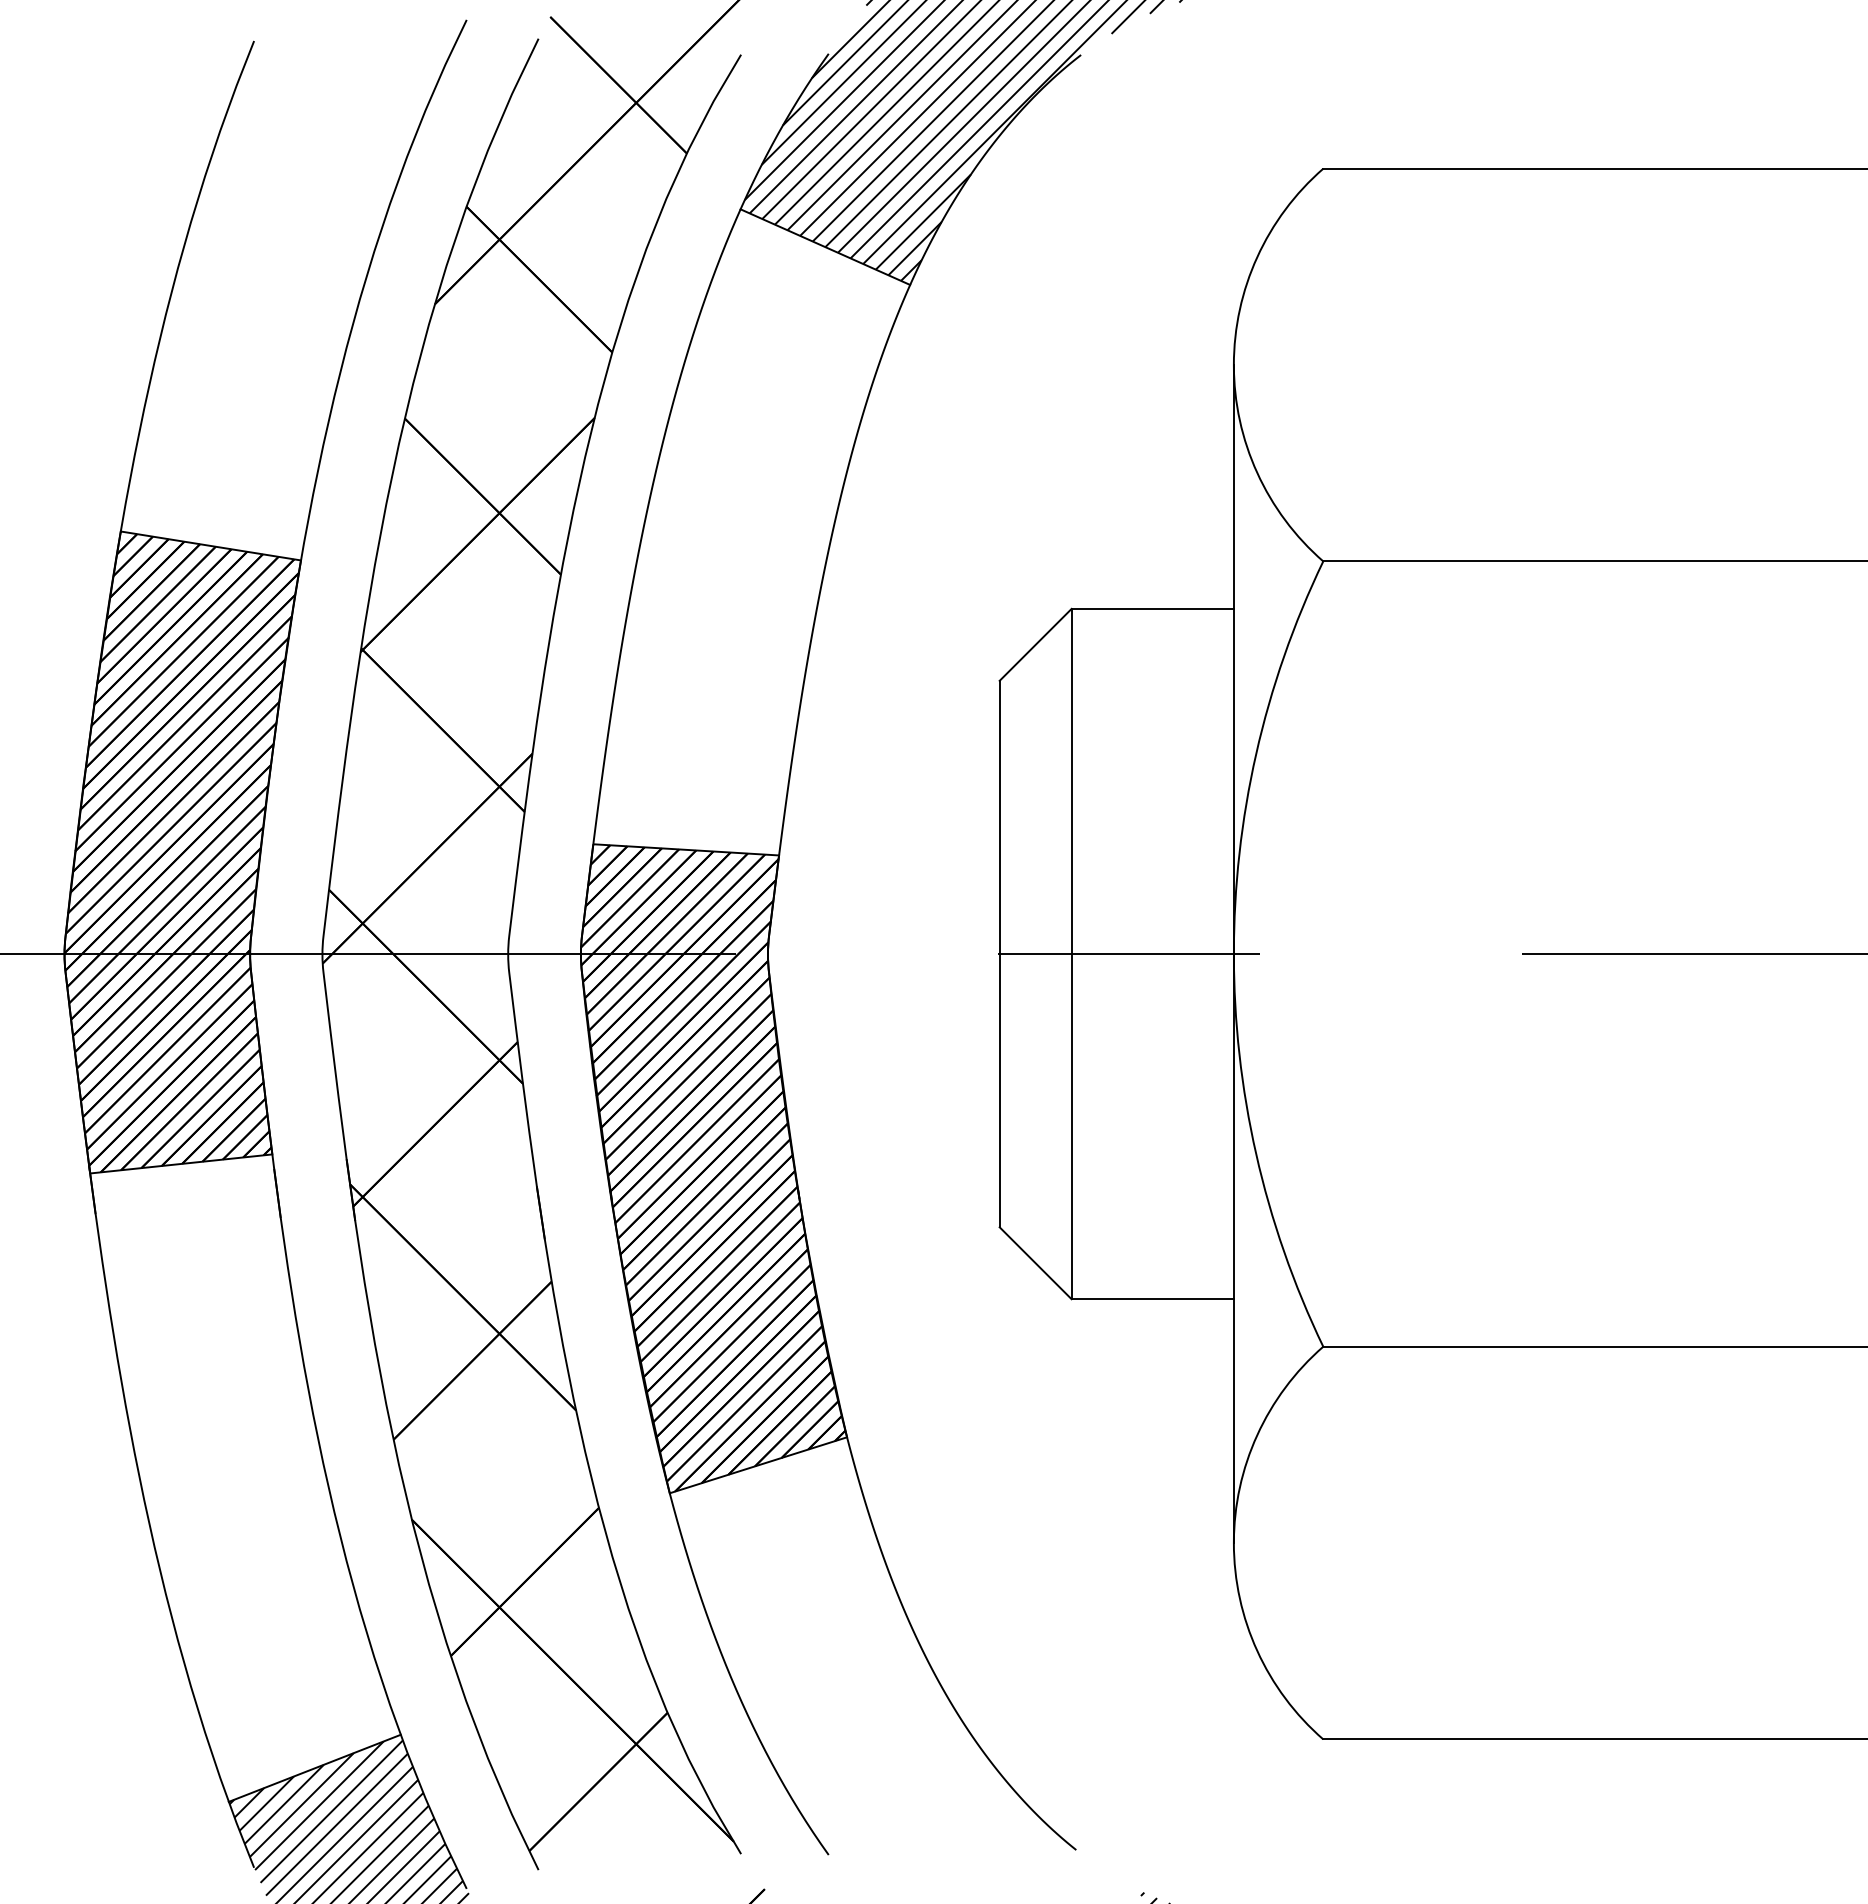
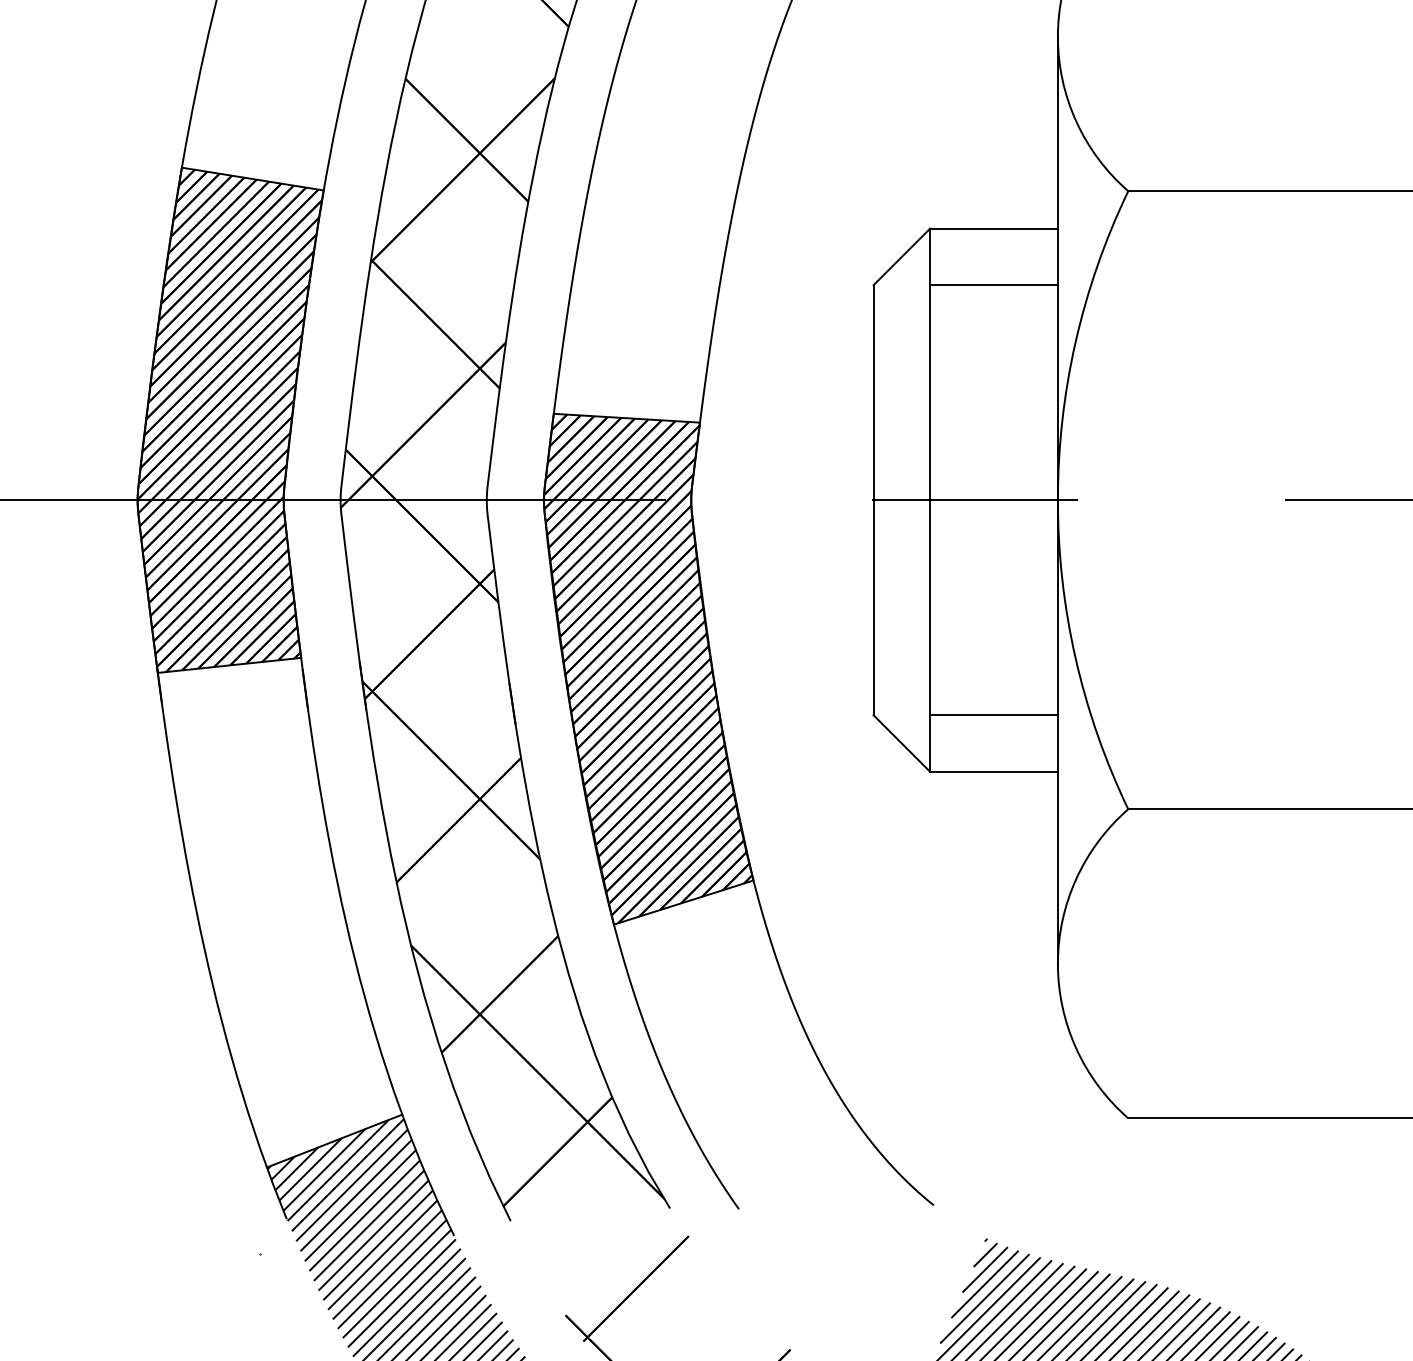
line: (1152, 680) -> (993, 284), added
line: (1152, 1227) -> (993, 715), added

